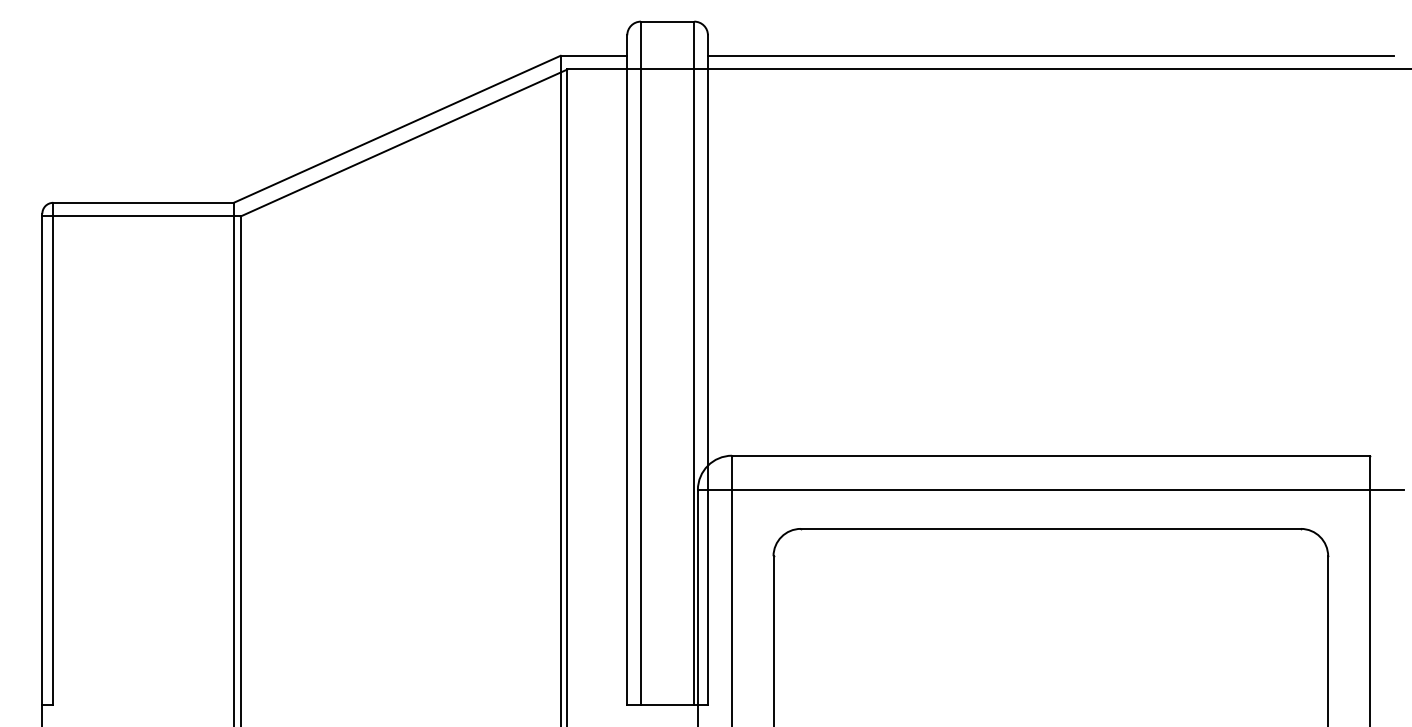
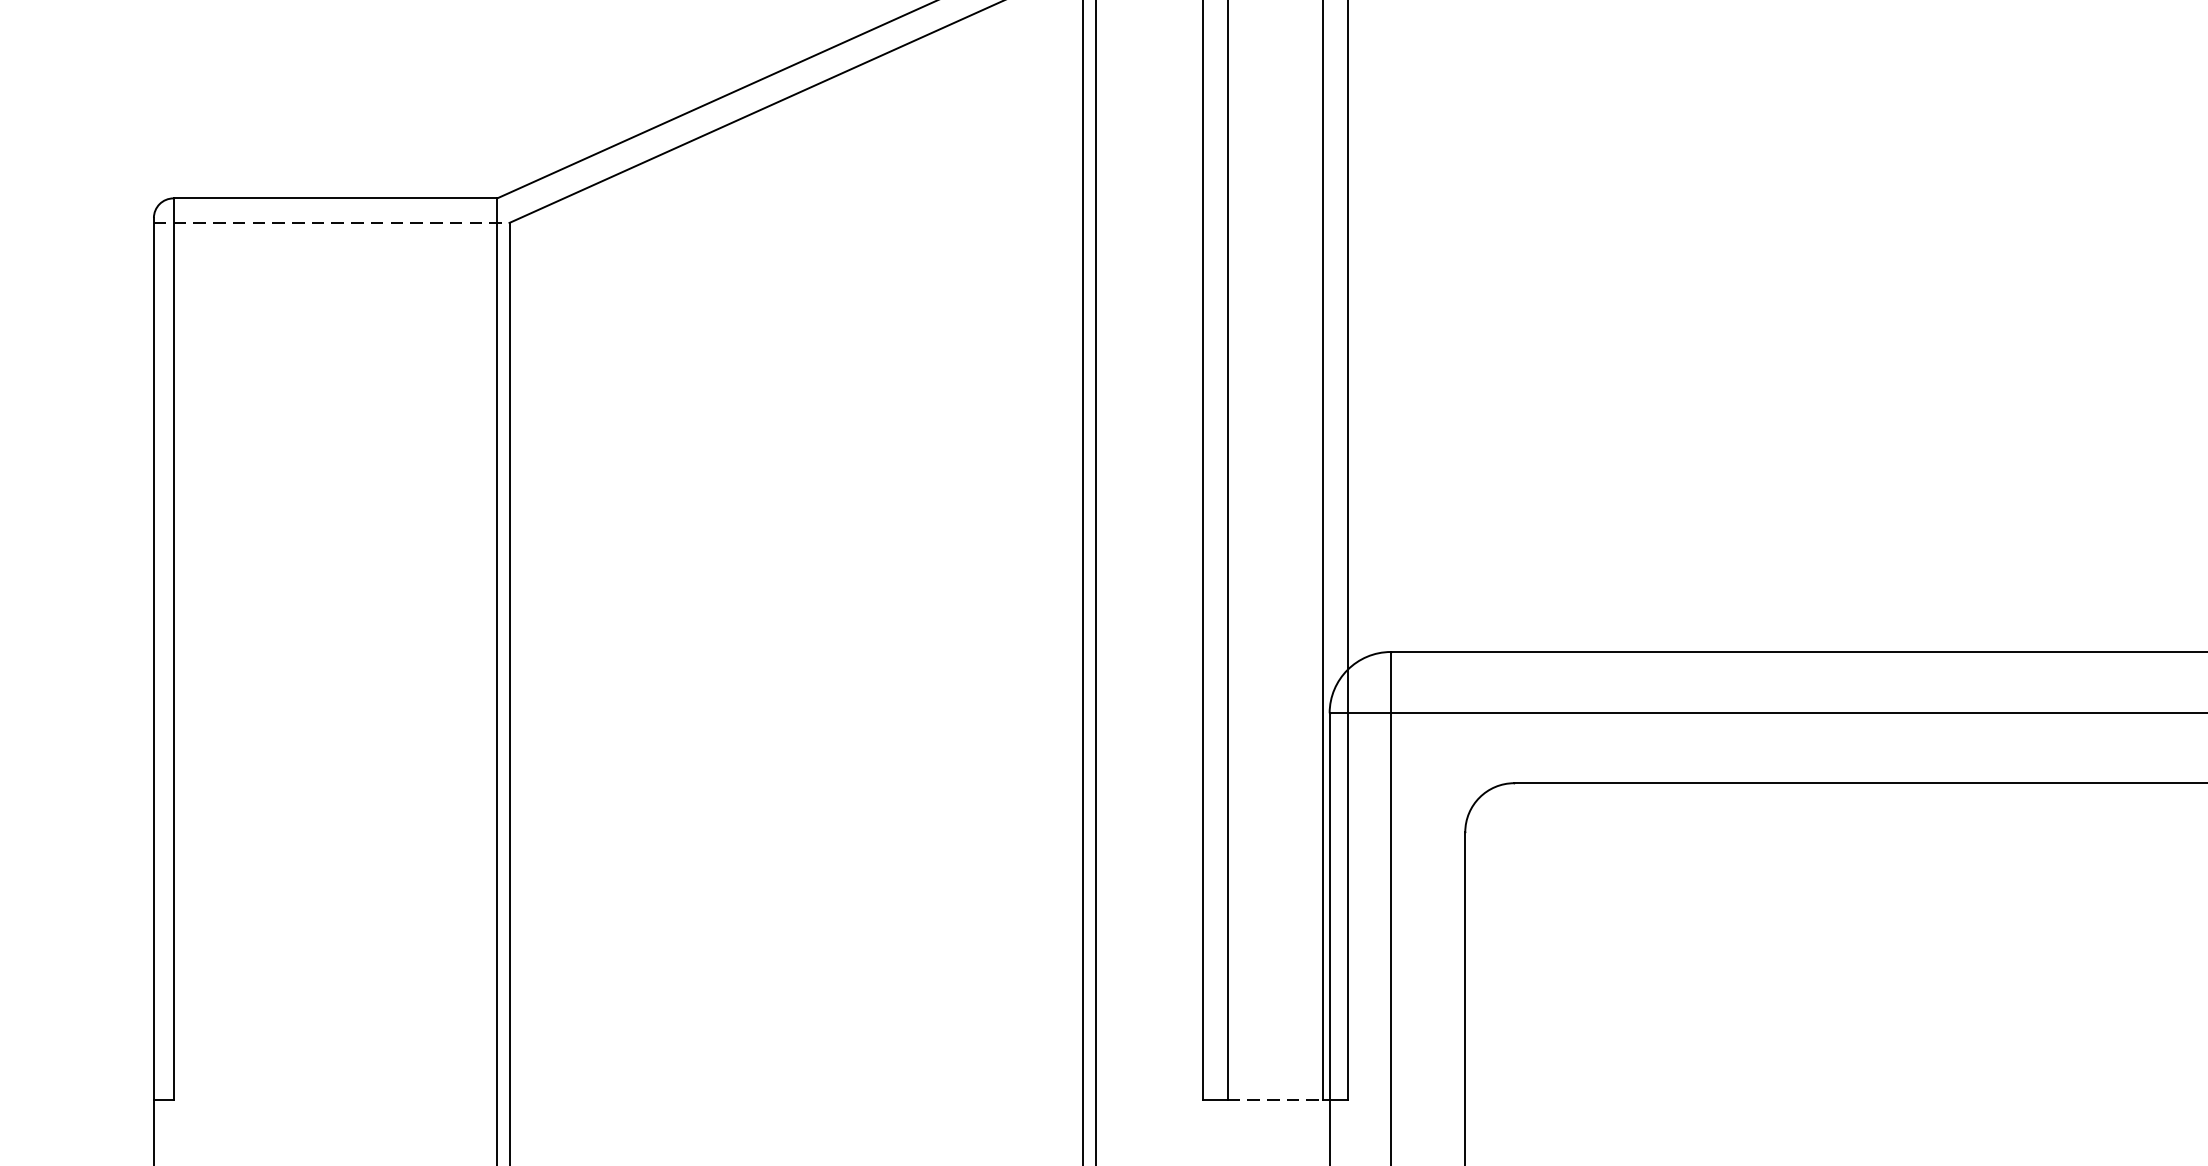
line: (141, 216) -> (331, 222), solid -> dashed
line: (667, 705) -> (1275, 1099), solid -> dashed

